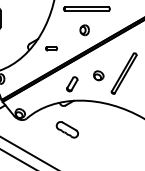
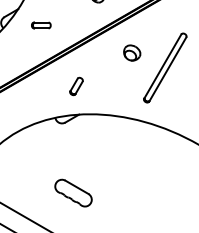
part: (98, 75) -> (131, 52), moved
part: (71, 84) -> (75, 86), size x0.71
part: (66, 129) -> (71, 192), moved

